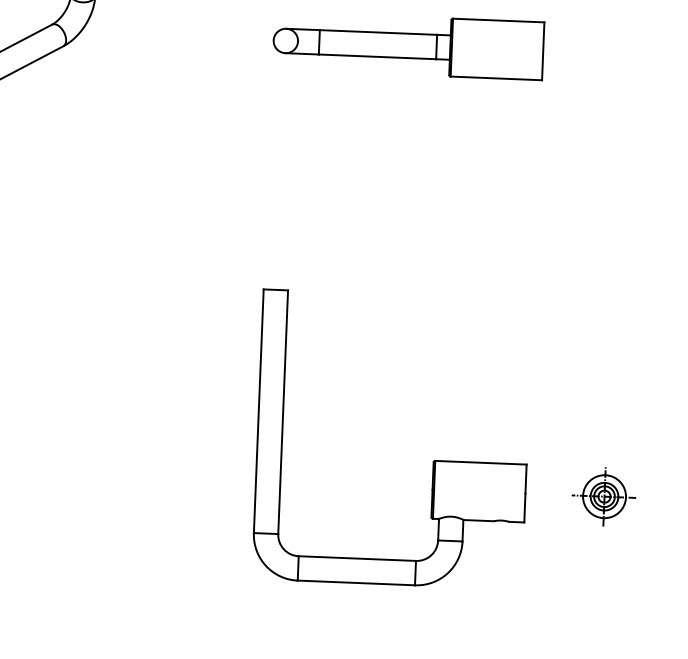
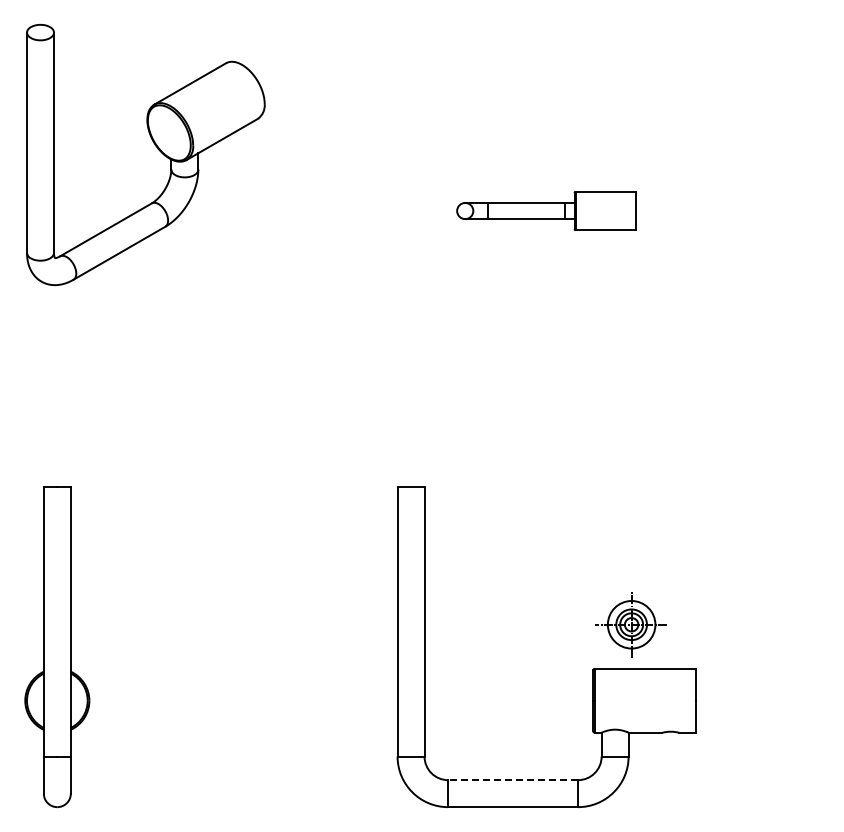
part: (408, 45) -> (546, 210), size x0.6
part: (603, 496) -> (630, 624), moved
line: (357, 558) -> (513, 780), solid -> dashed

